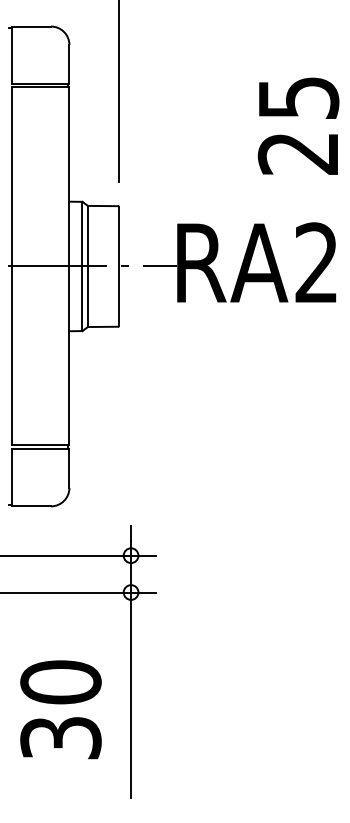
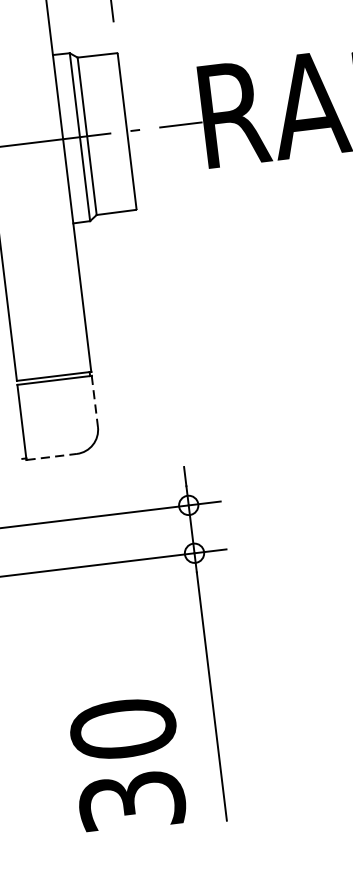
line: (69, 468) -> (94, 401), solid -> dashed
line: (32, 506) -> (52, 456), solid -> dashed
text: (60, 709) -> (126, 764), moved

